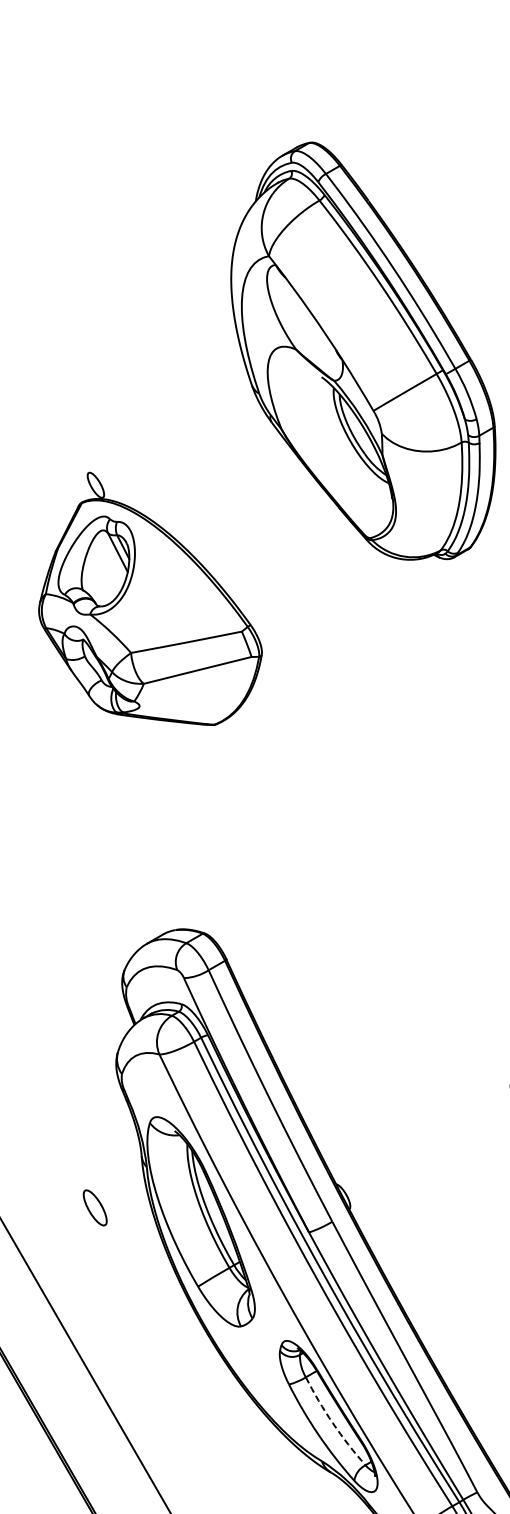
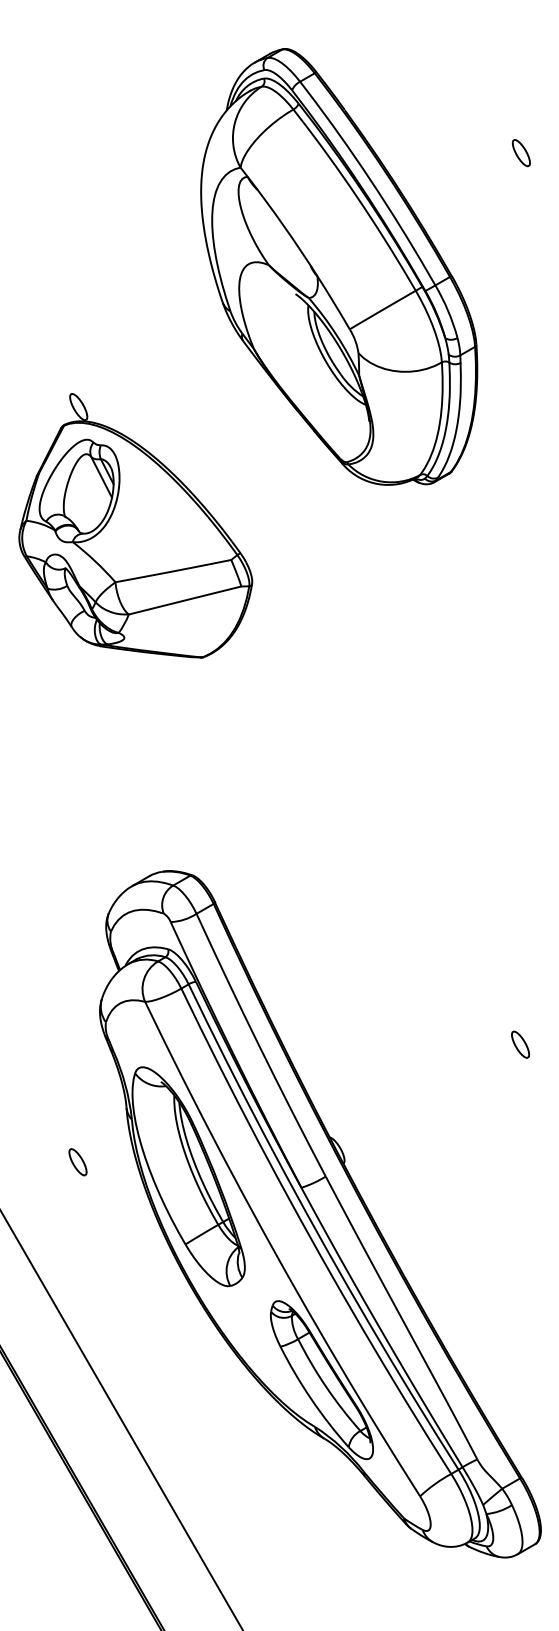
part: (363, 350) -> (339, 266), moved
part: (94, 1208) -> (77, 1162), size x0.71
arc: (333, 1423) -> (326, 1387), dashed -> solid

